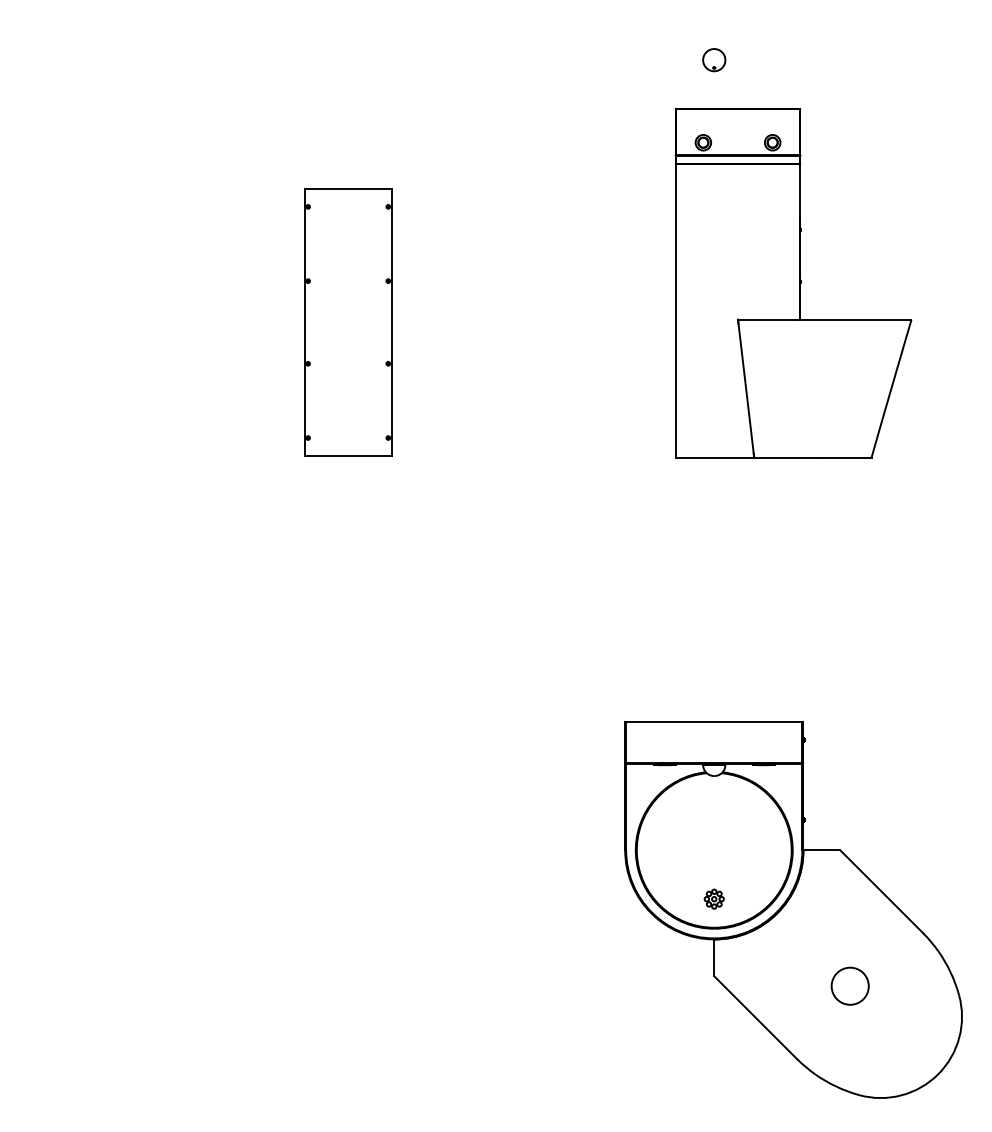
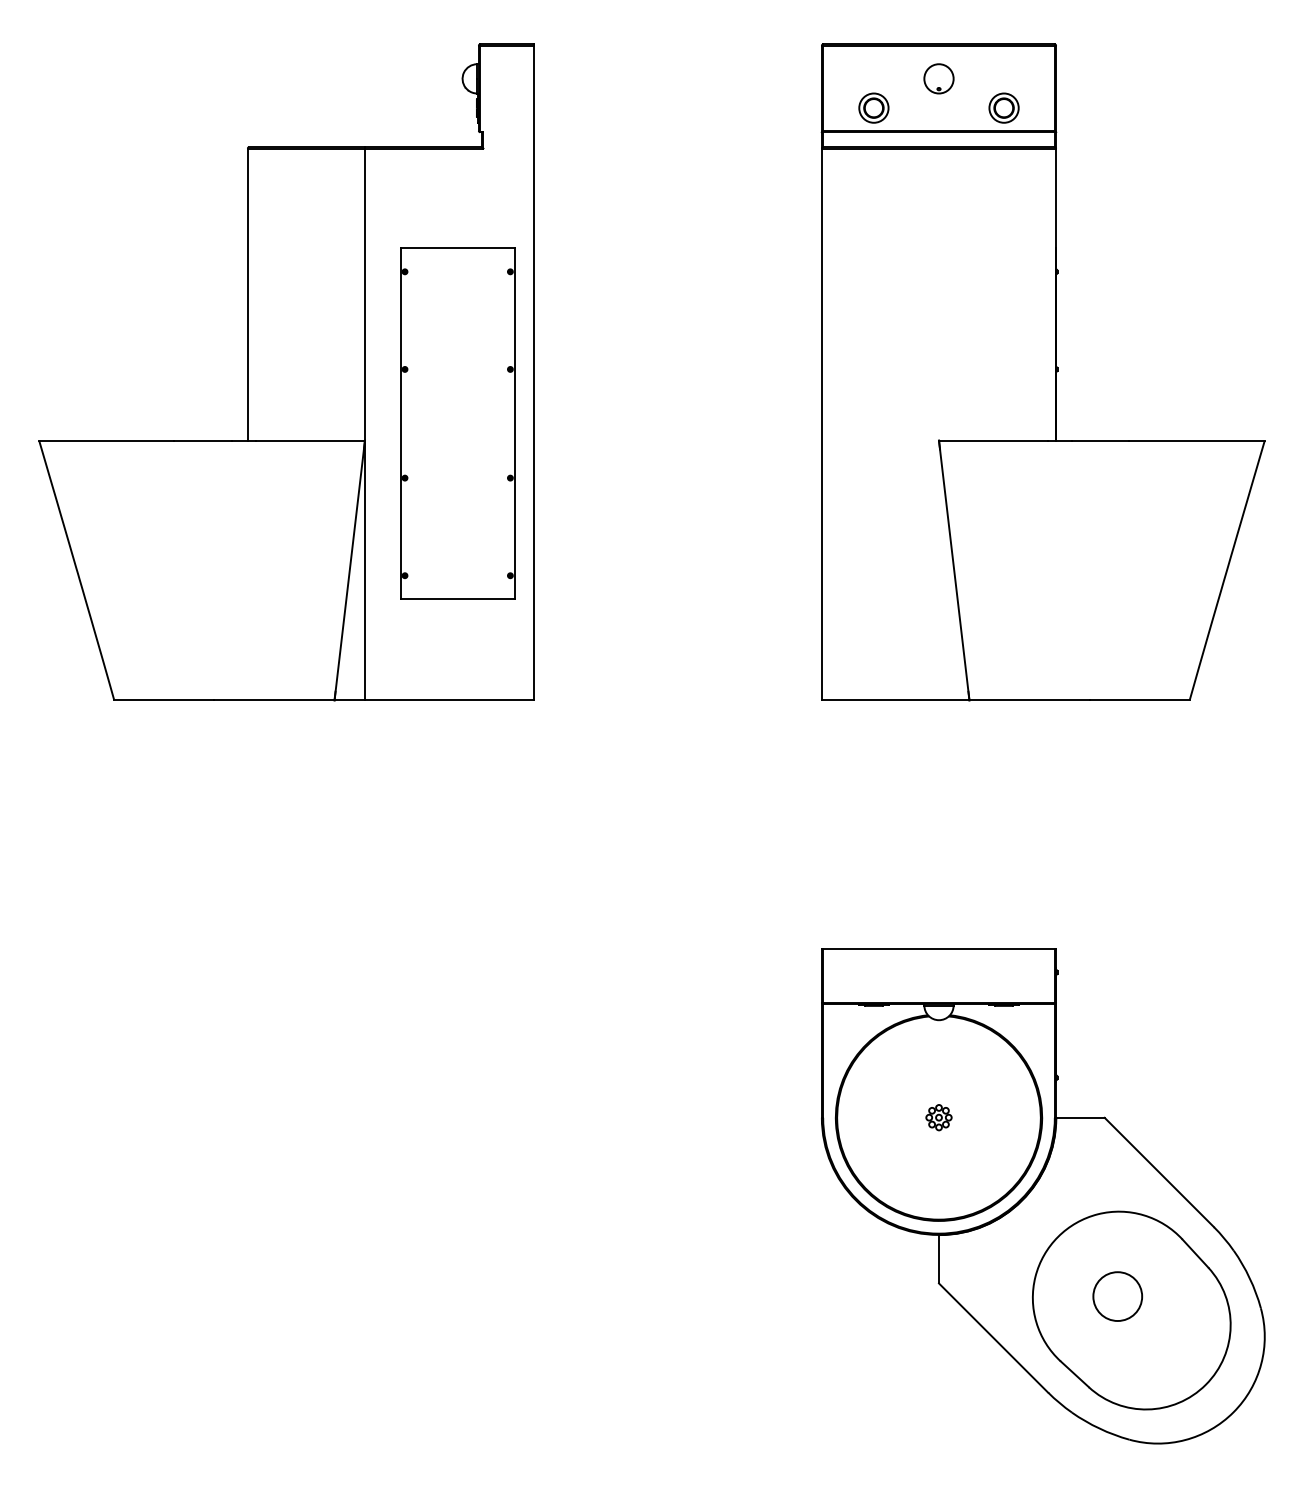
part: (217, 283) -> (285, 372), added
part: (793, 283) -> (1043, 372), size x1.43
part: (713, 898) -> (937, 1116), moved
part: (860, 996) -> (1131, 1310), added

